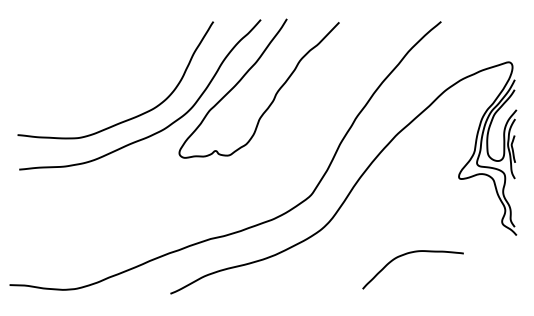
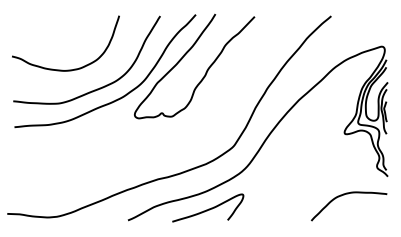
curve: (88, 92) -> (66, 69), added
curve: (412, 253) -> (348, 194), moved
curve: (277, 277) -> (208, 208), added

